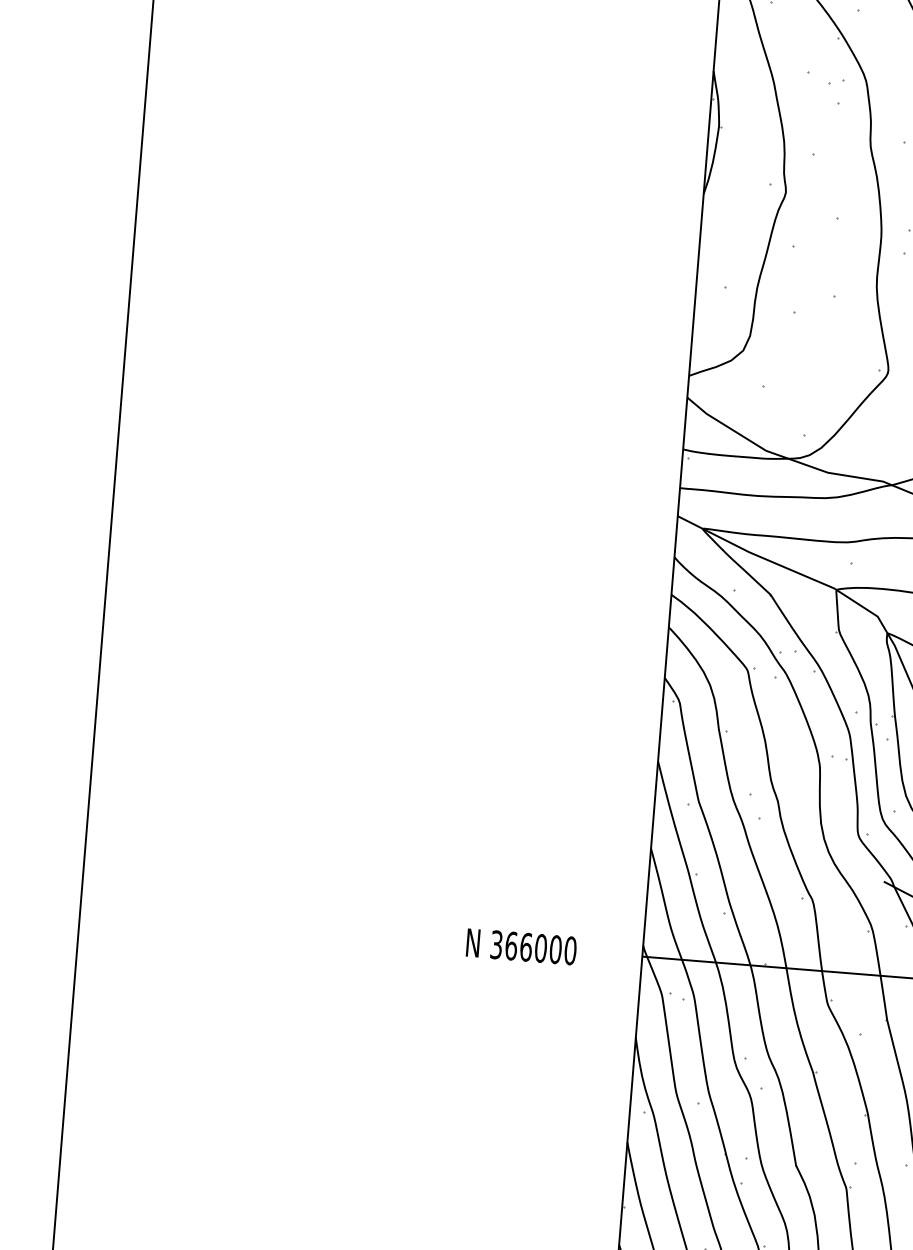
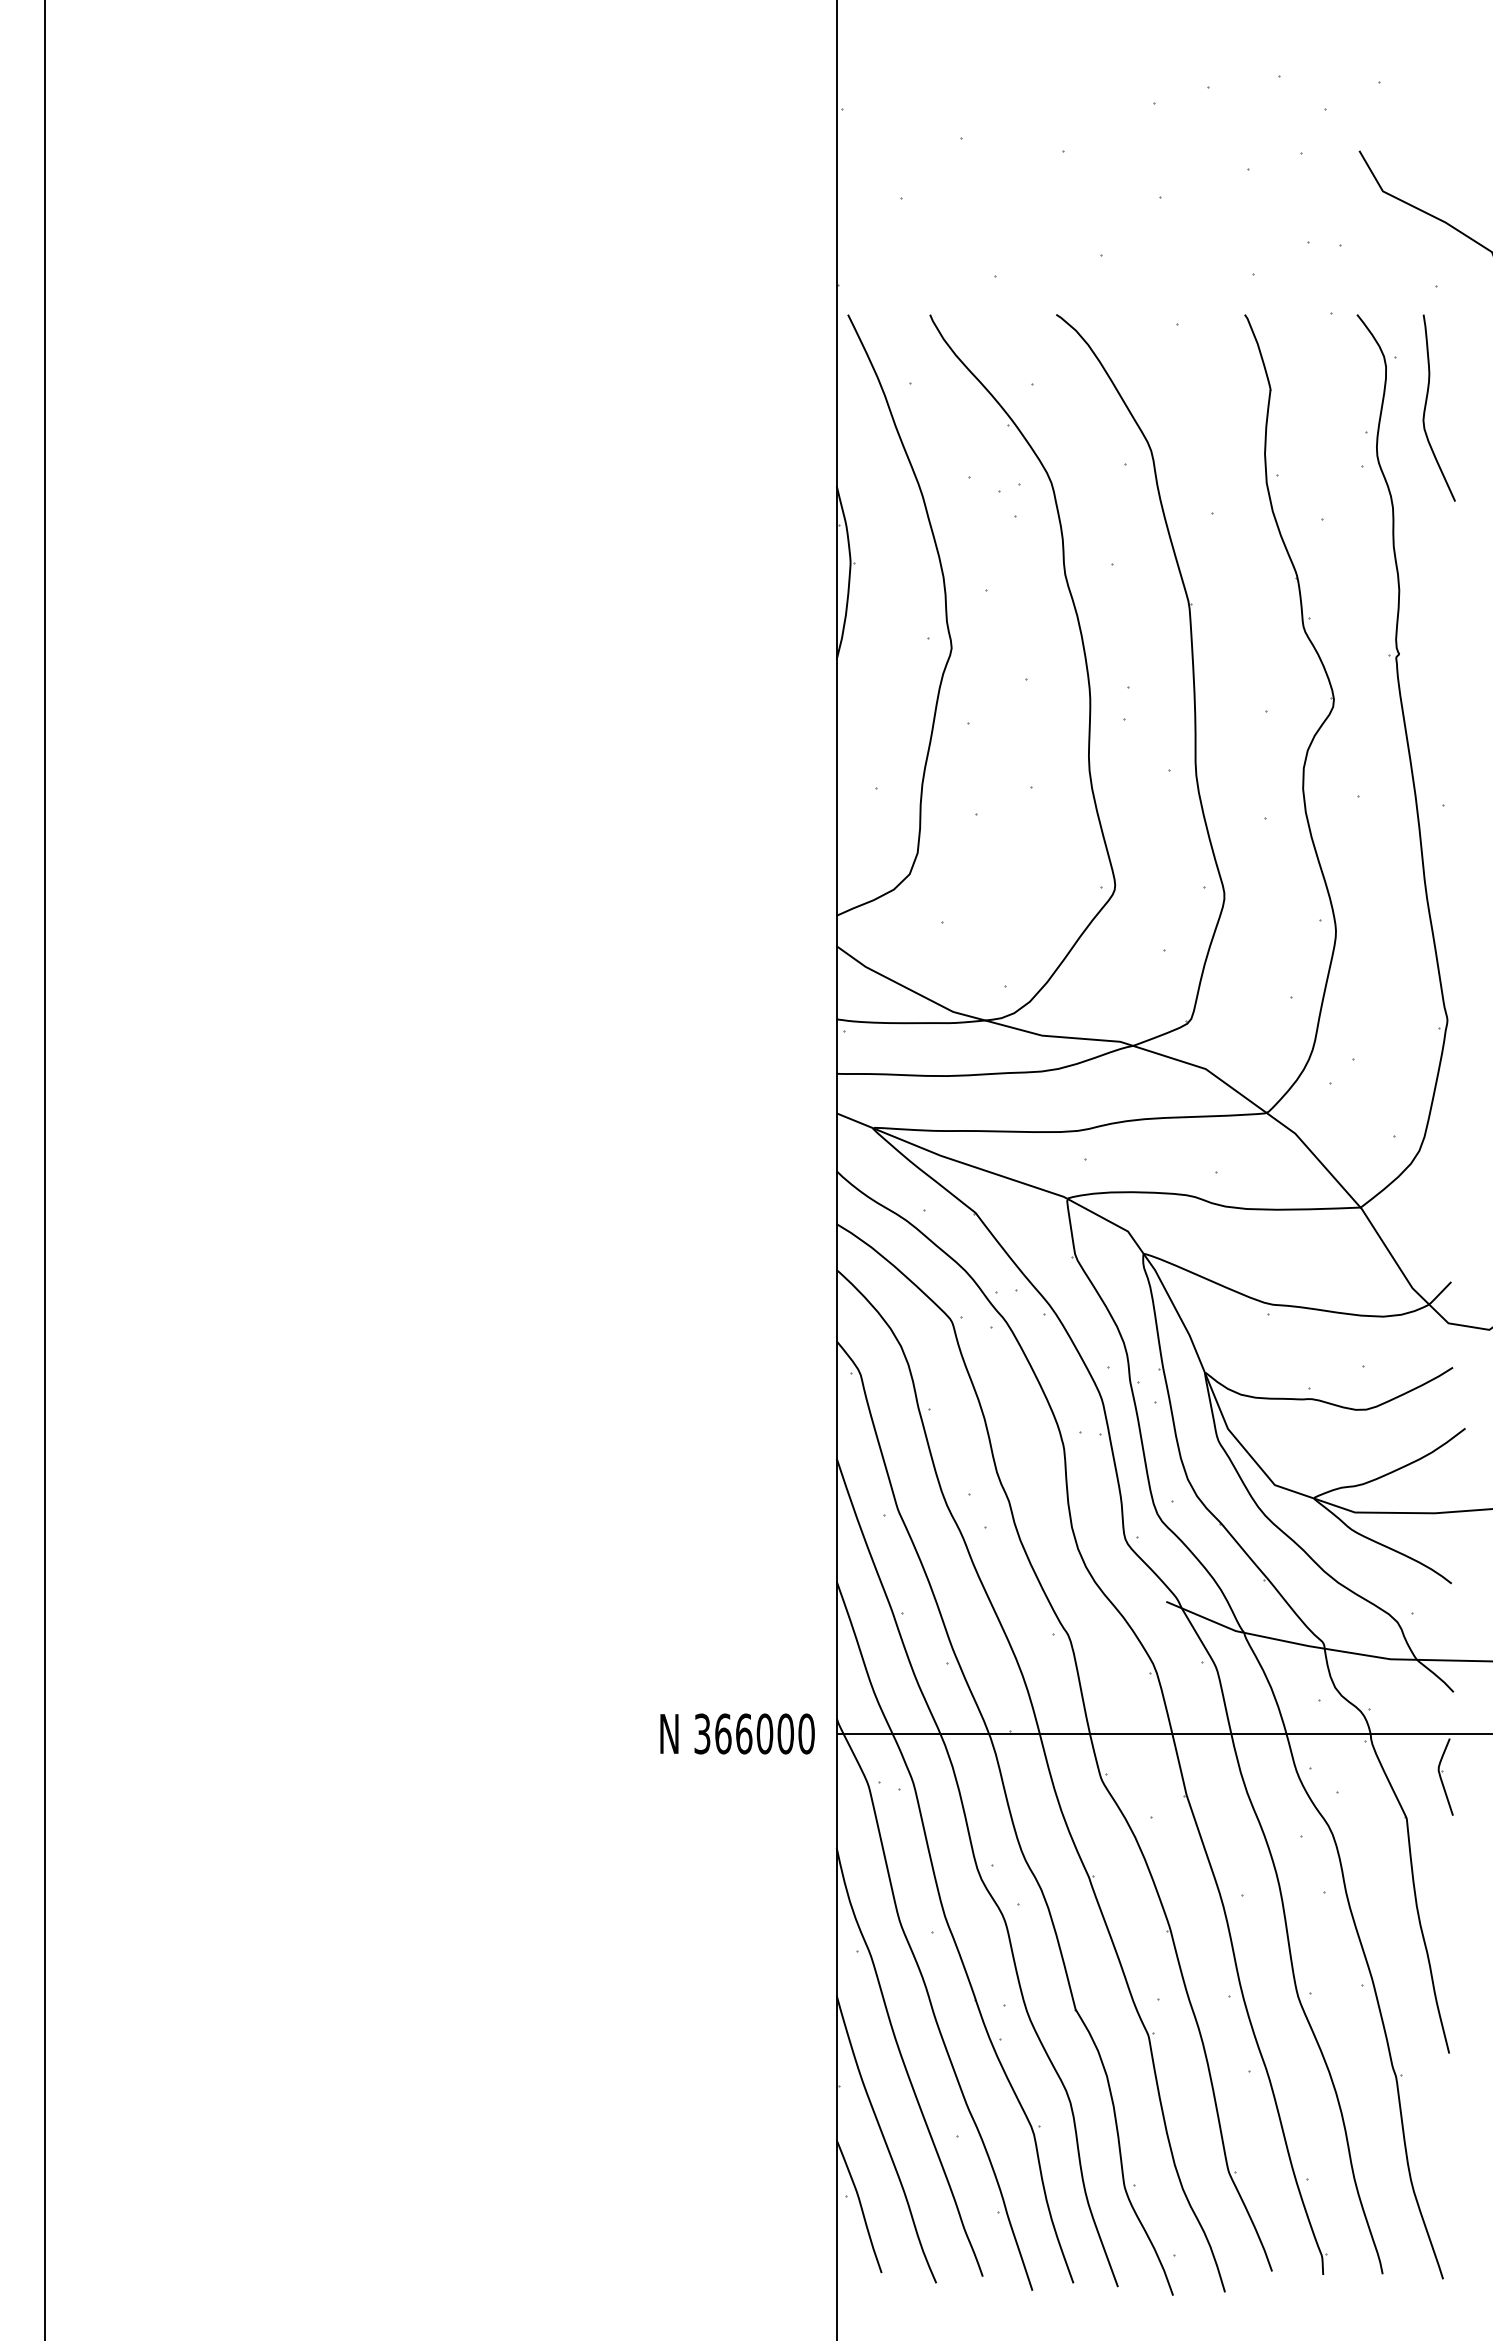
text: (521, 946) -> (737, 1733), moved

